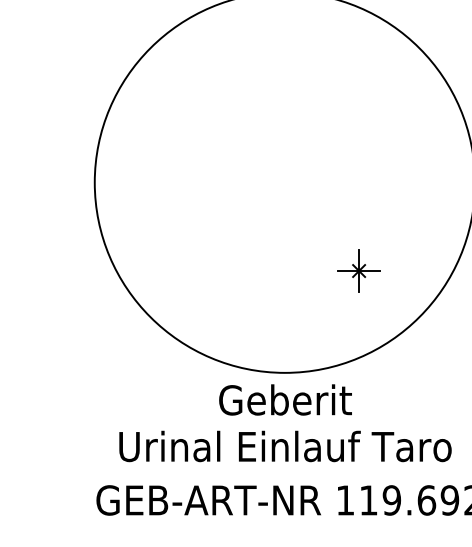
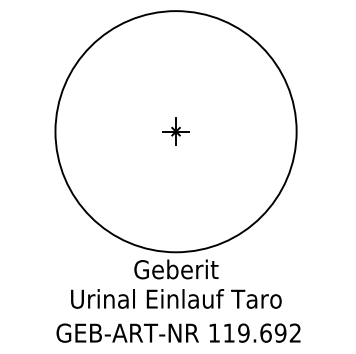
part: (358, 270) -> (175, 131), moved

